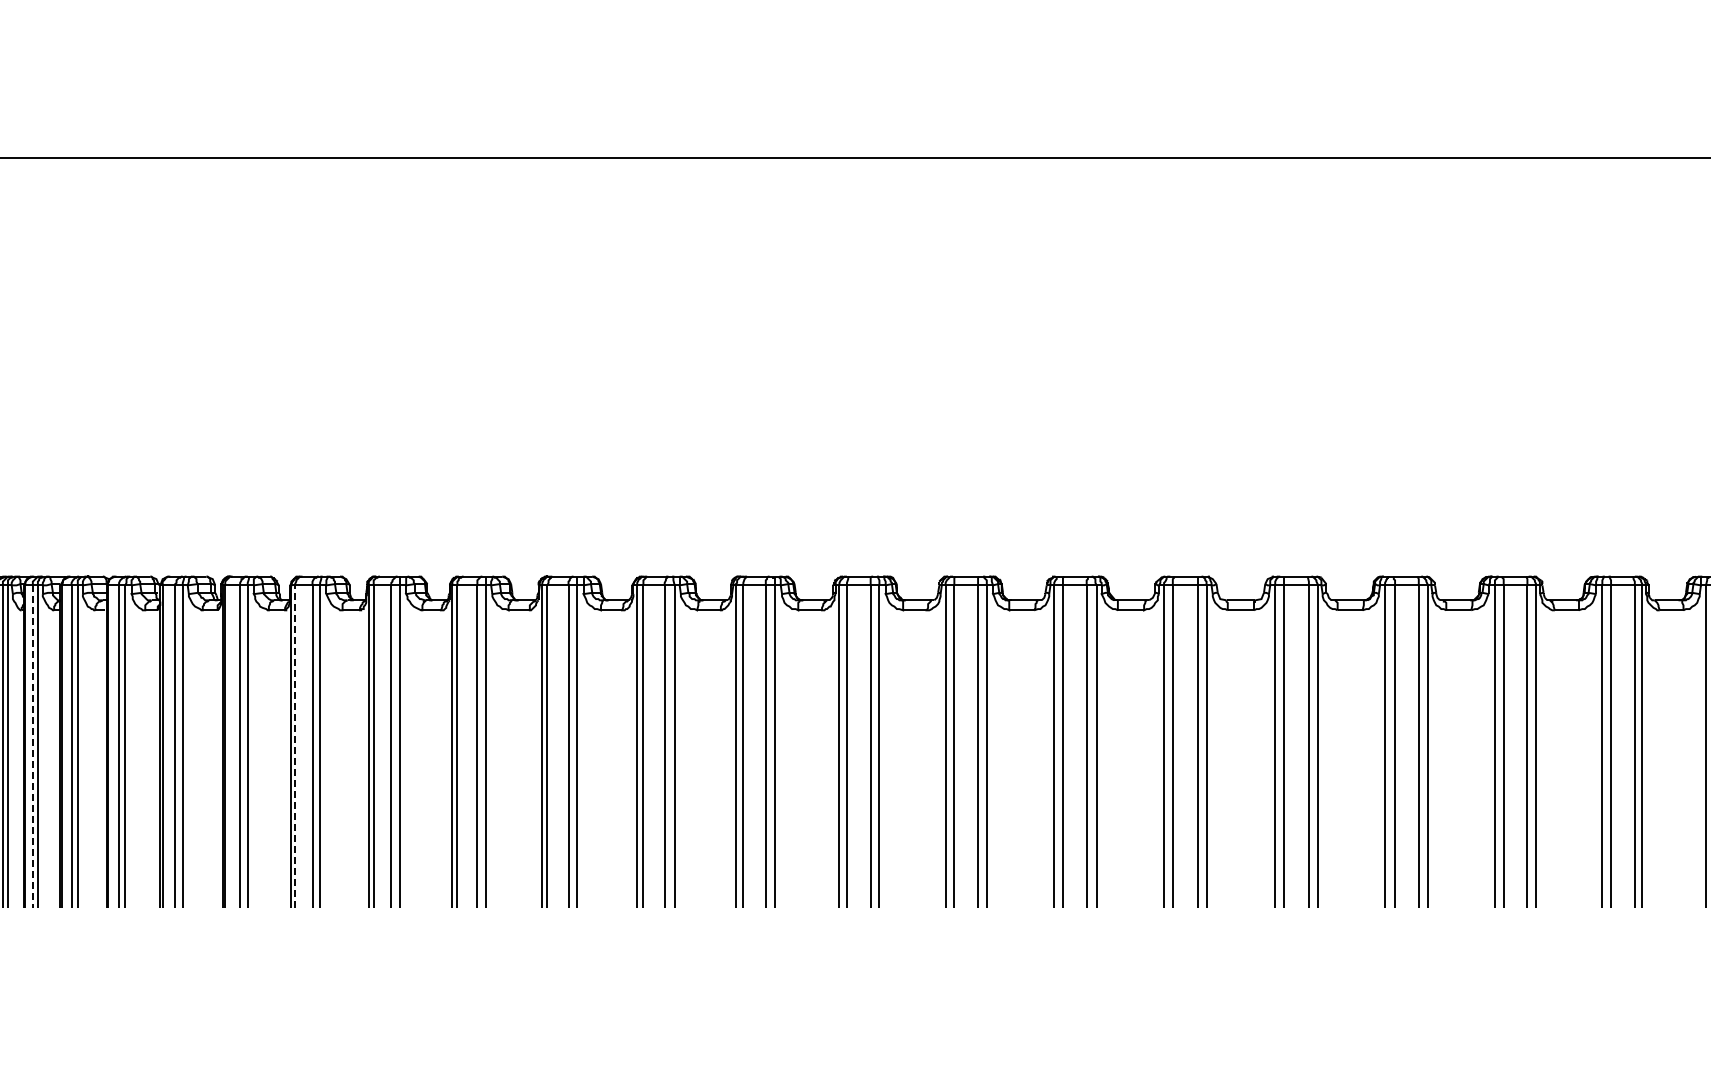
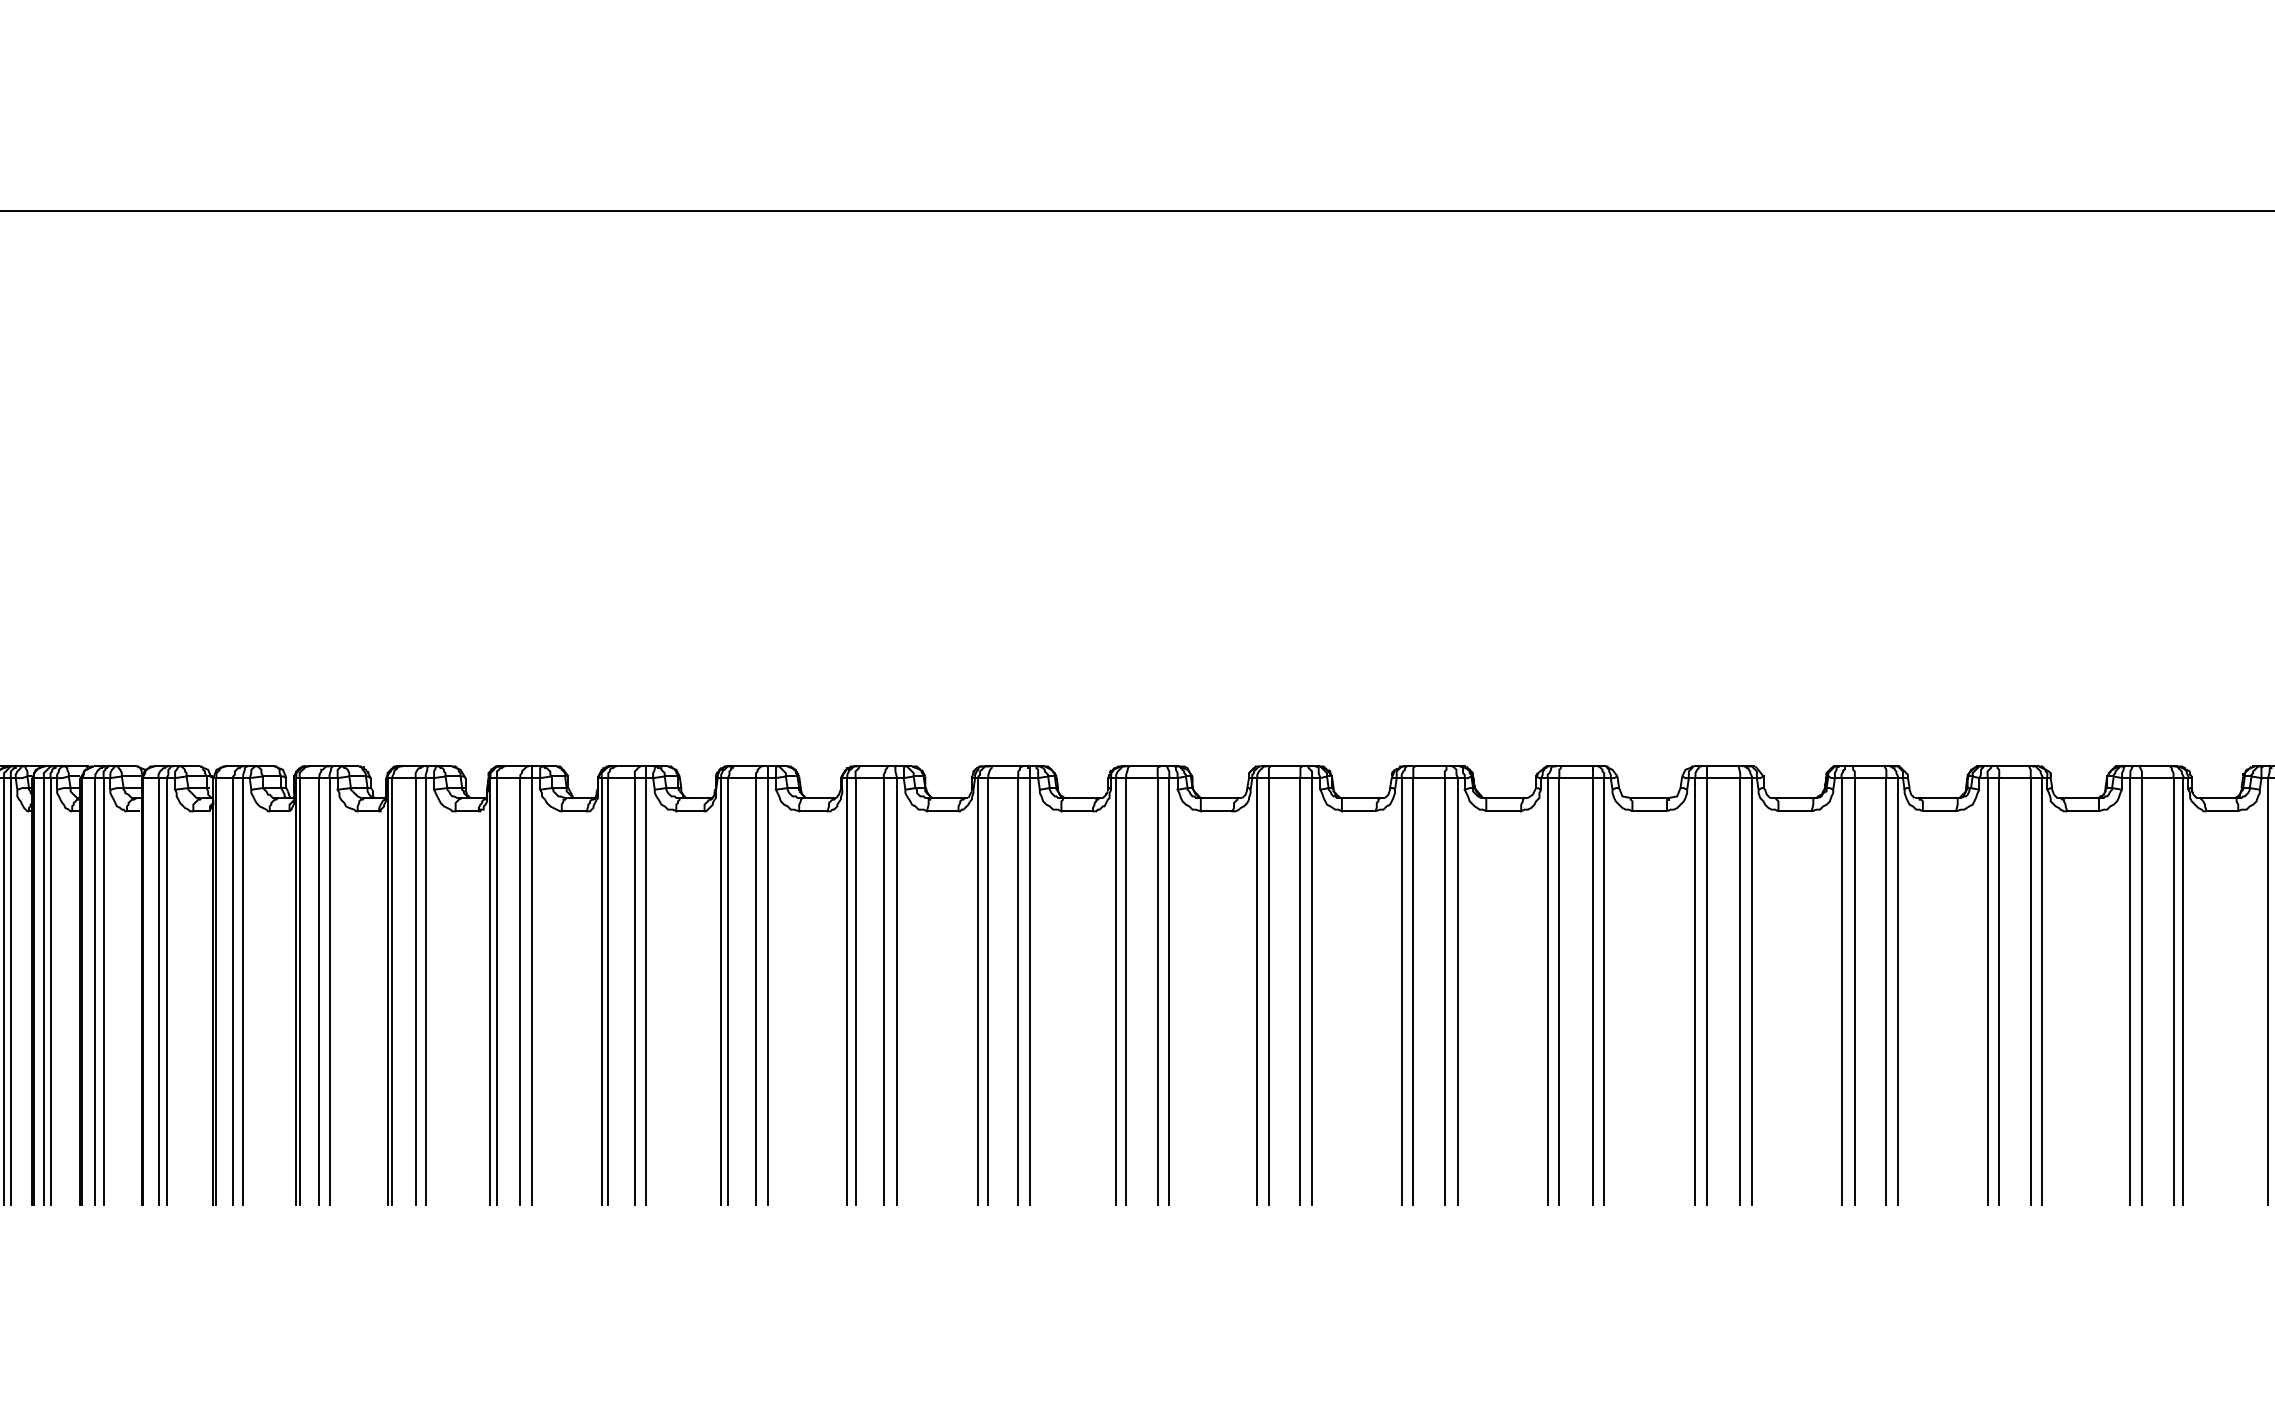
line: (295, 745) -> (393, 990), dashed -> solid
line: (32, 746) -> (43, 992), dashed -> solid

